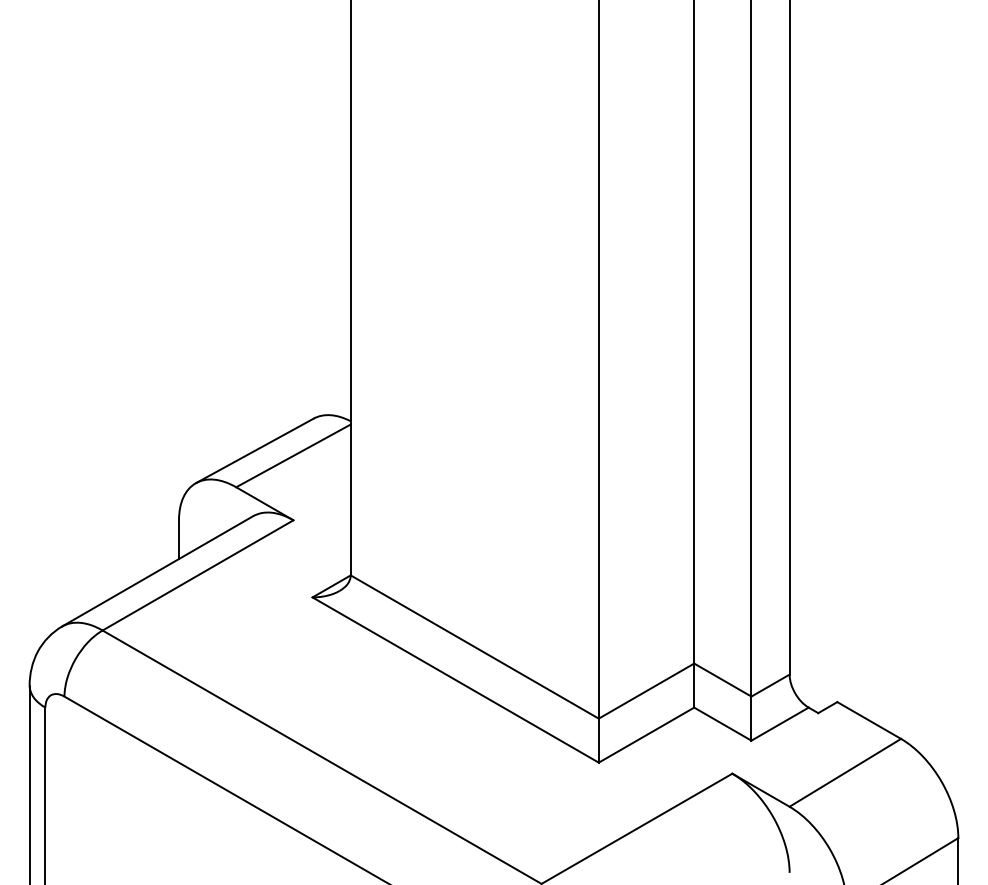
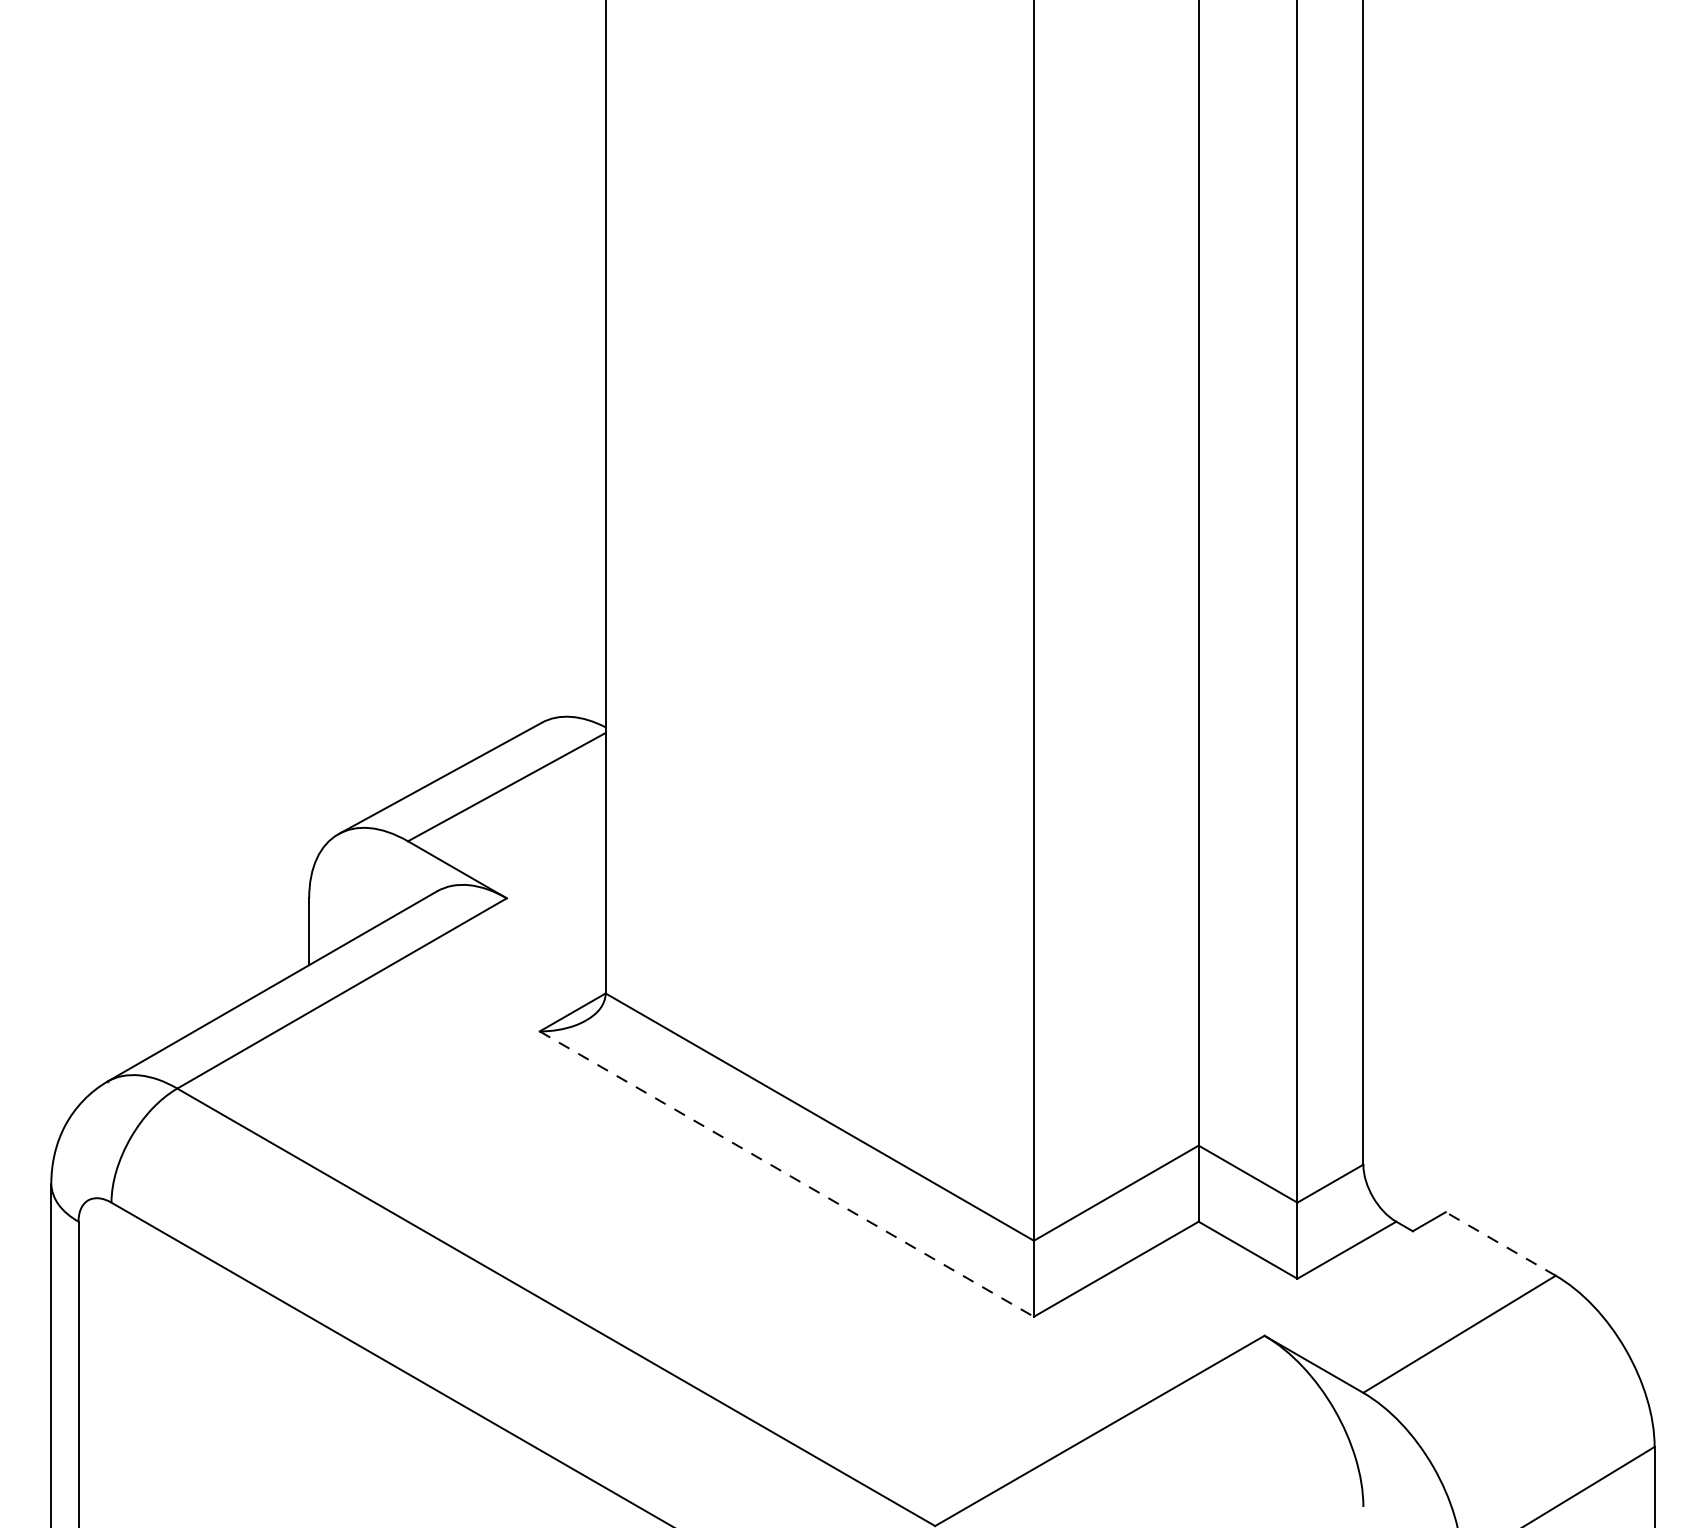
line: (456, 680) -> (788, 1174), solid -> dashed
line: (869, 720) -> (1501, 1243), solid -> dashed

